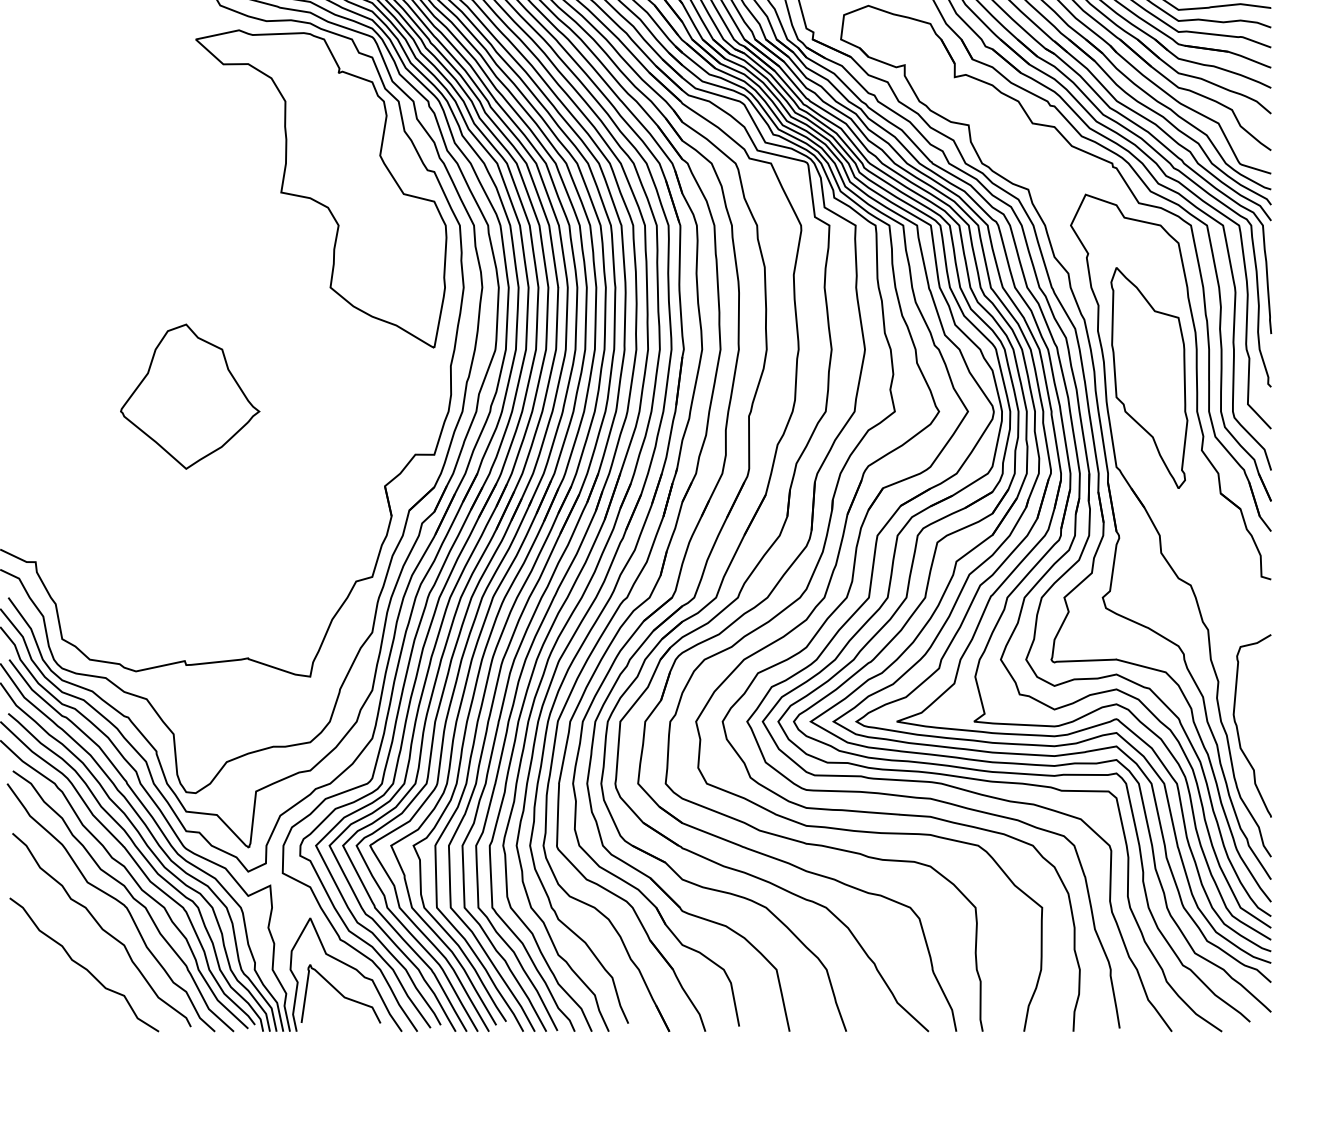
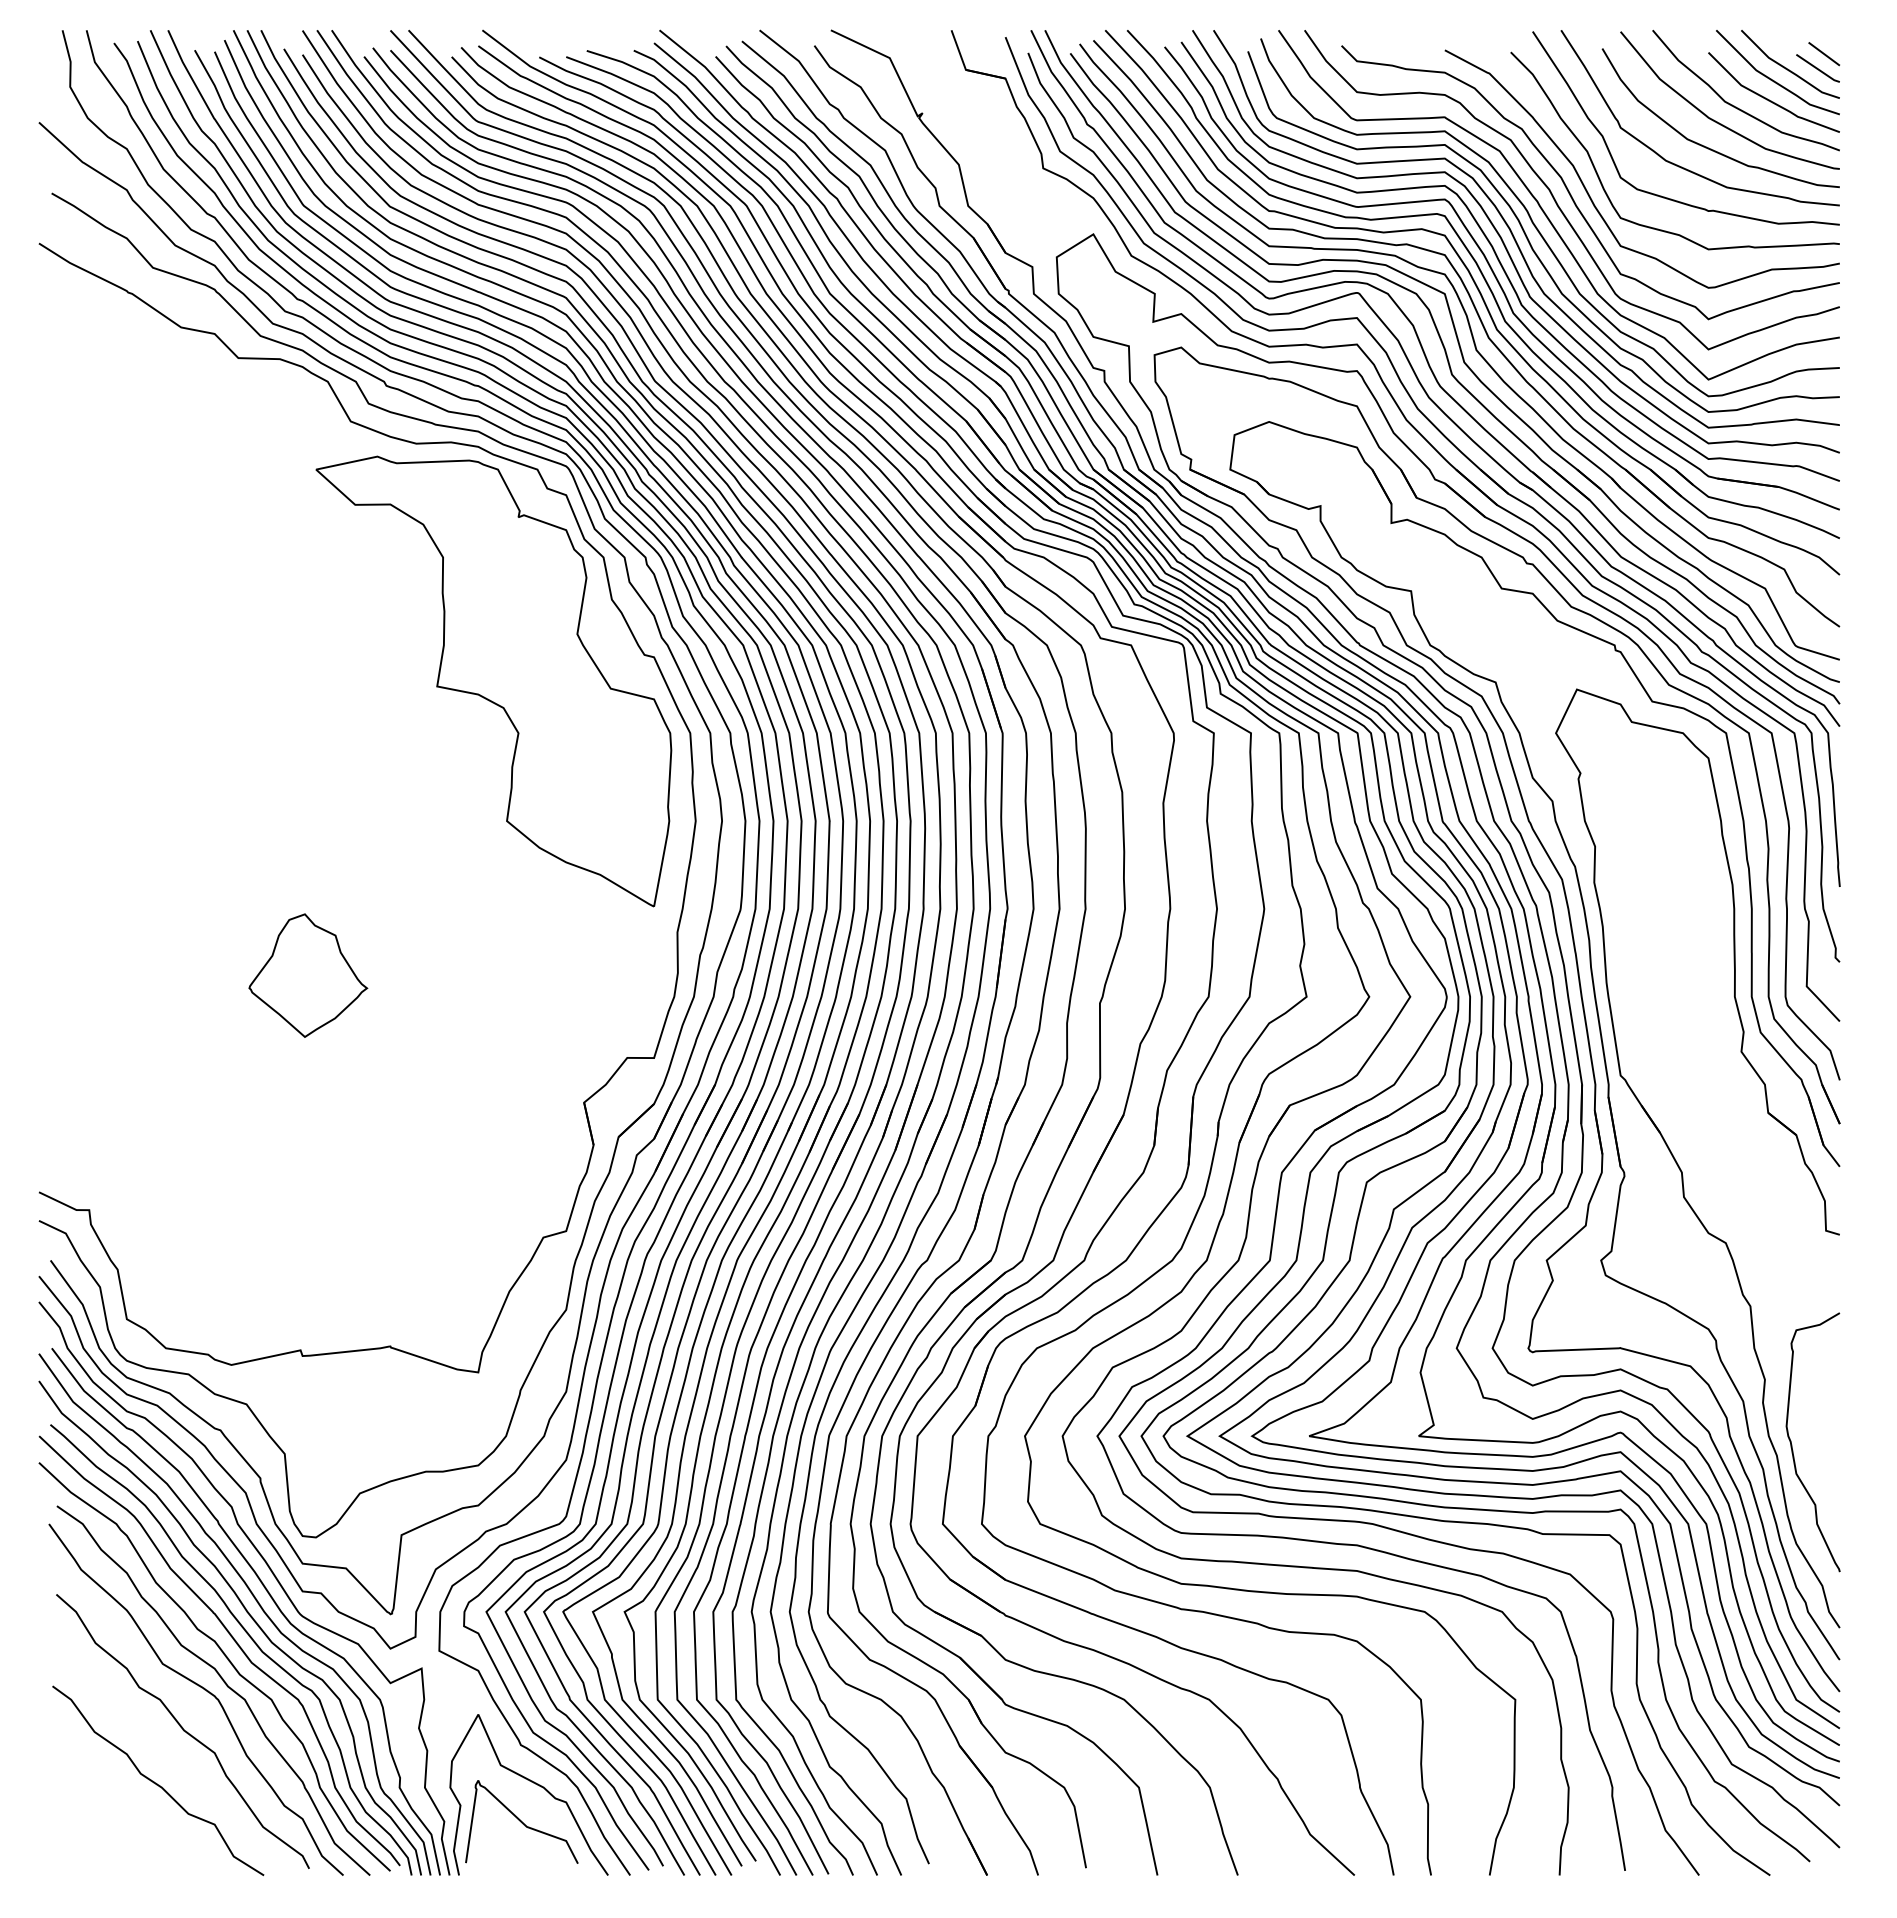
part: (1148, 378) -> (1666, 949), removed
part: (190, 396) -> (308, 975), size x0.6

